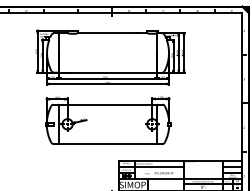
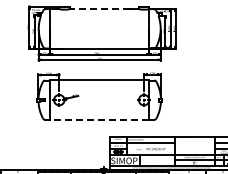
line: (108, 33) -> (100, 9), solid -> dashed
line: (107, 144) -> (99, 120), solid -> dashed

